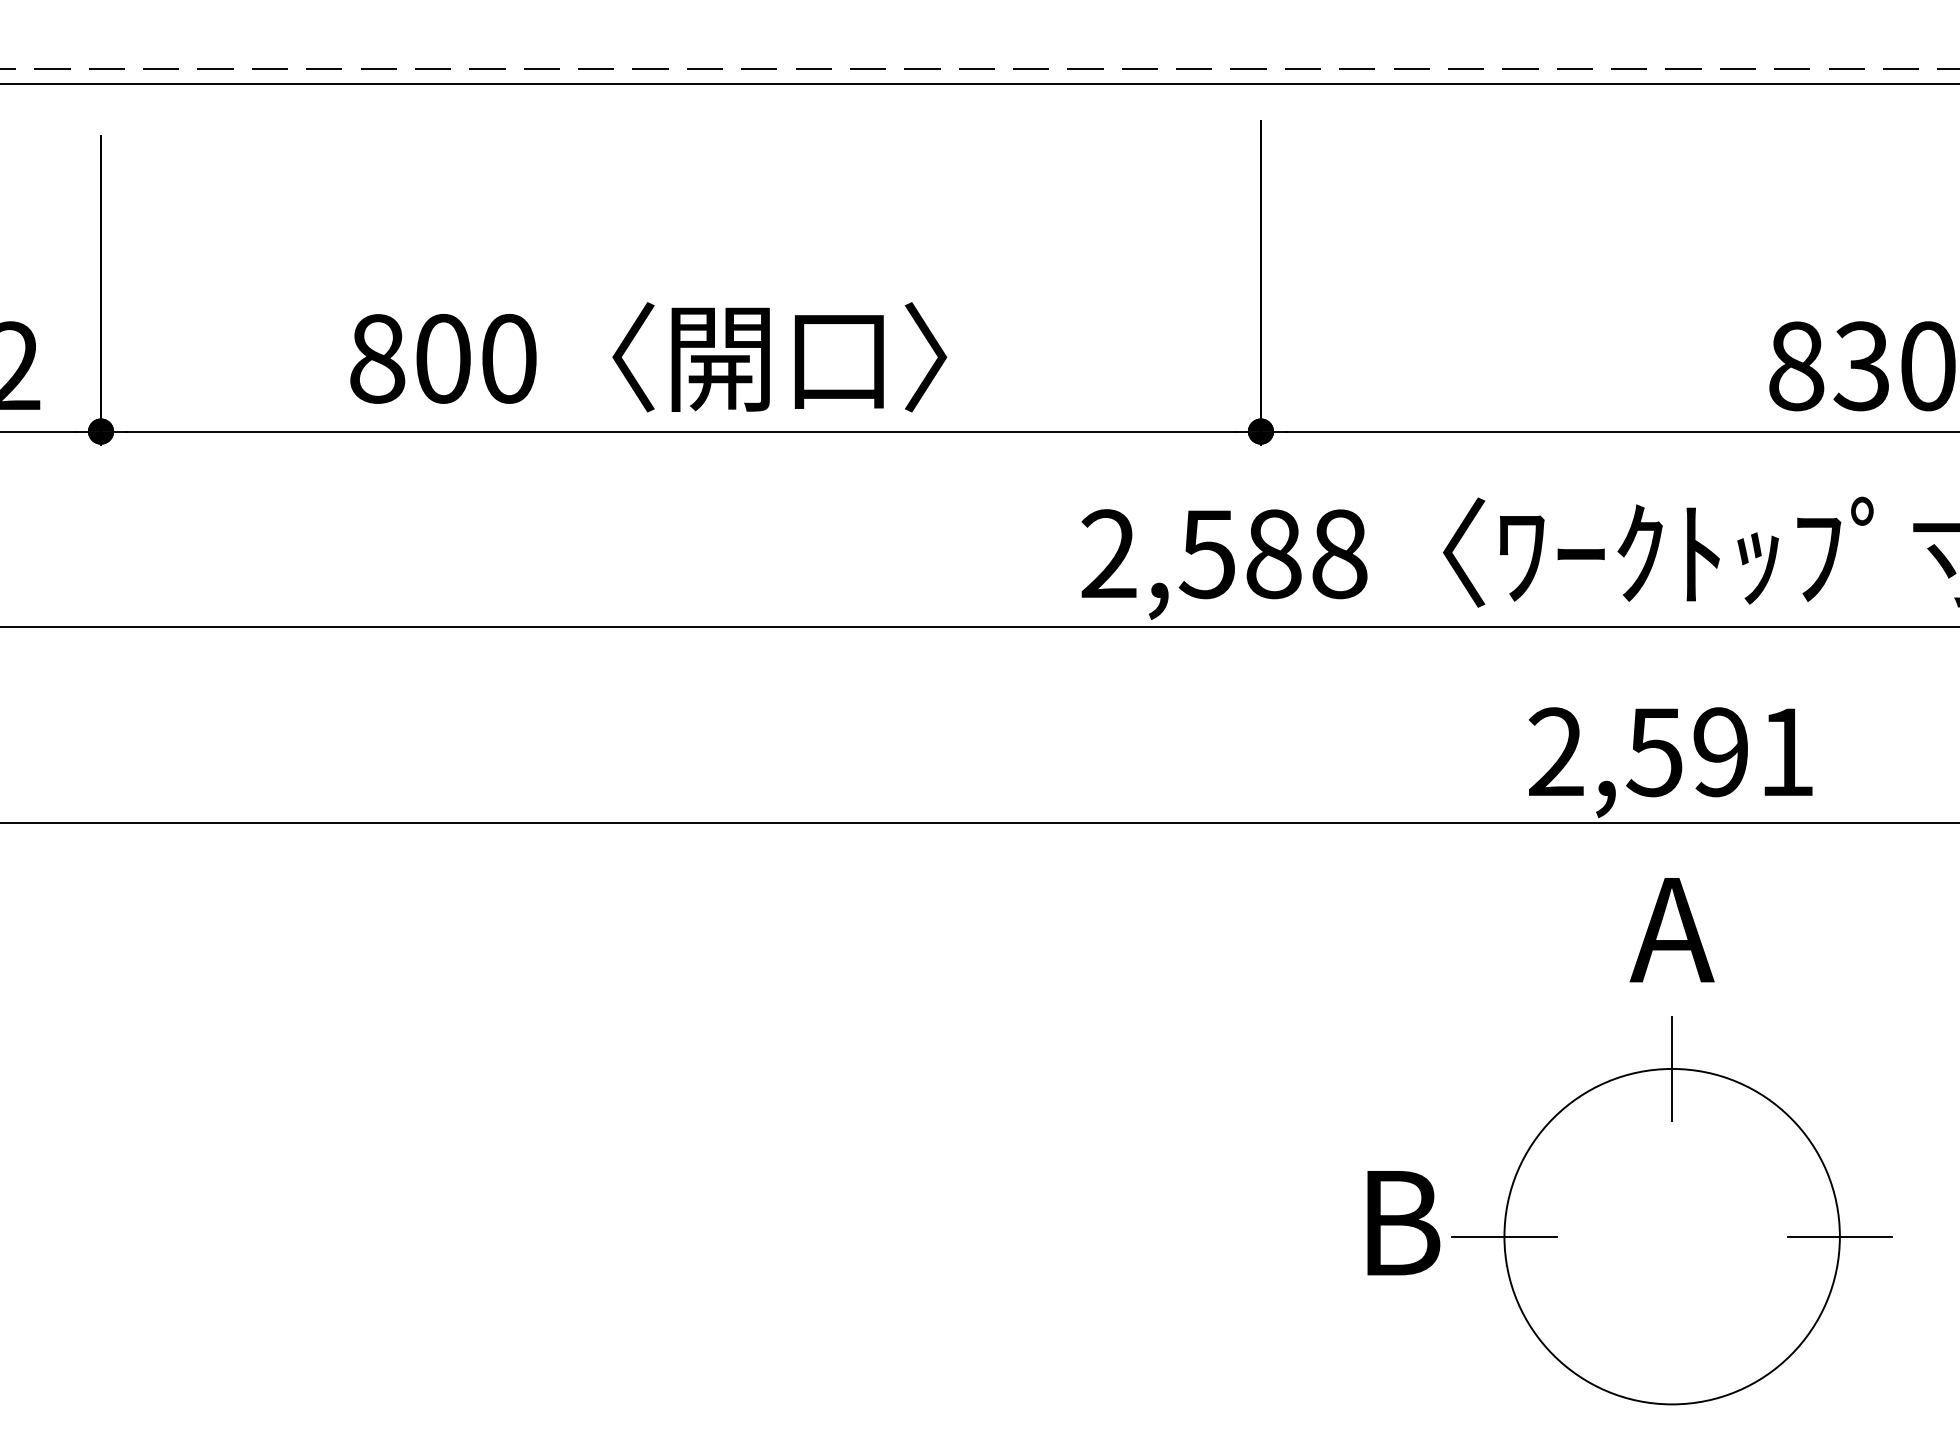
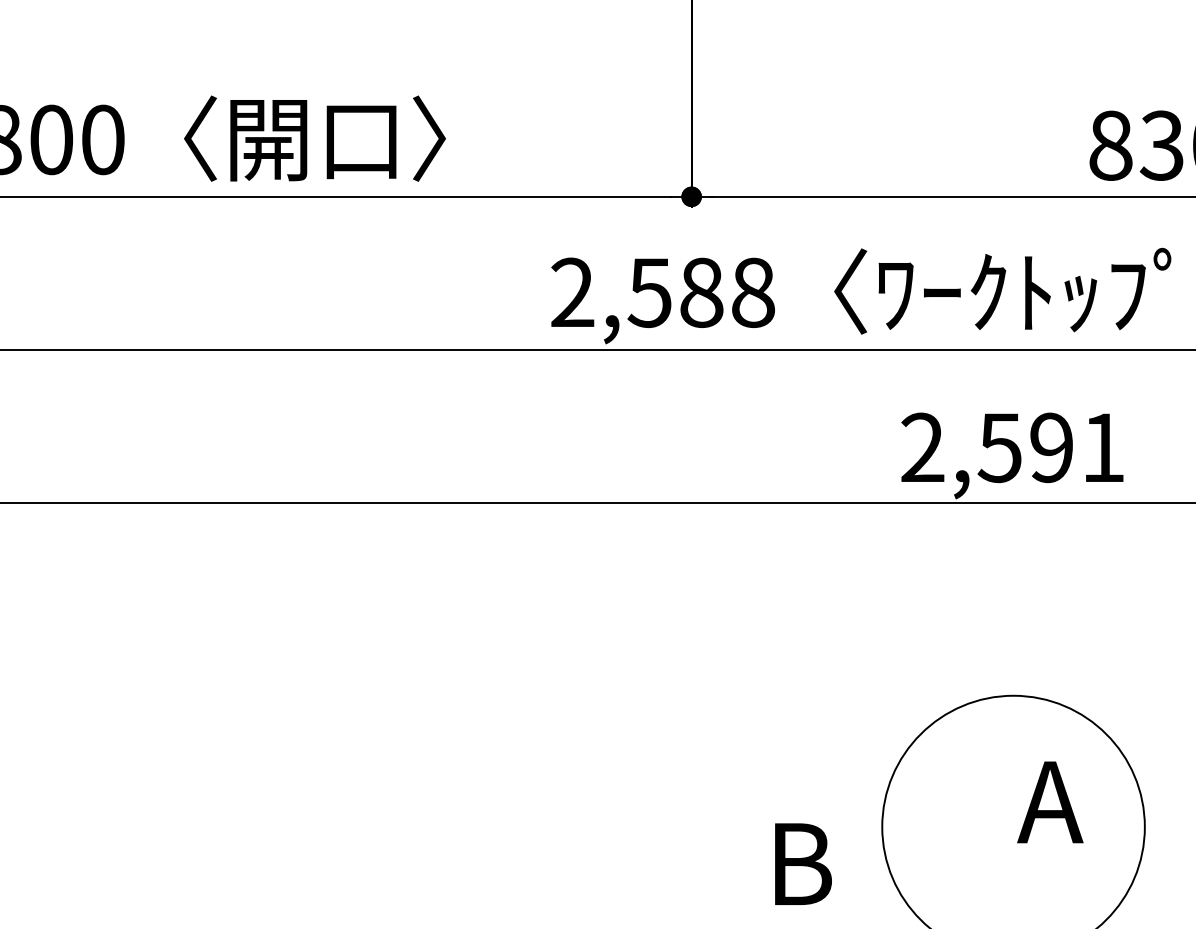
text: (1671, 930) -> (1049, 802), moved
line: (1672, 1068) -> (1013, 695), removed
text: (1403, 1223) -> (803, 864), moved
line: (1504, 1236) -> (882, 826), removed
line: (1839, 1236) -> (1144, 826), removed

